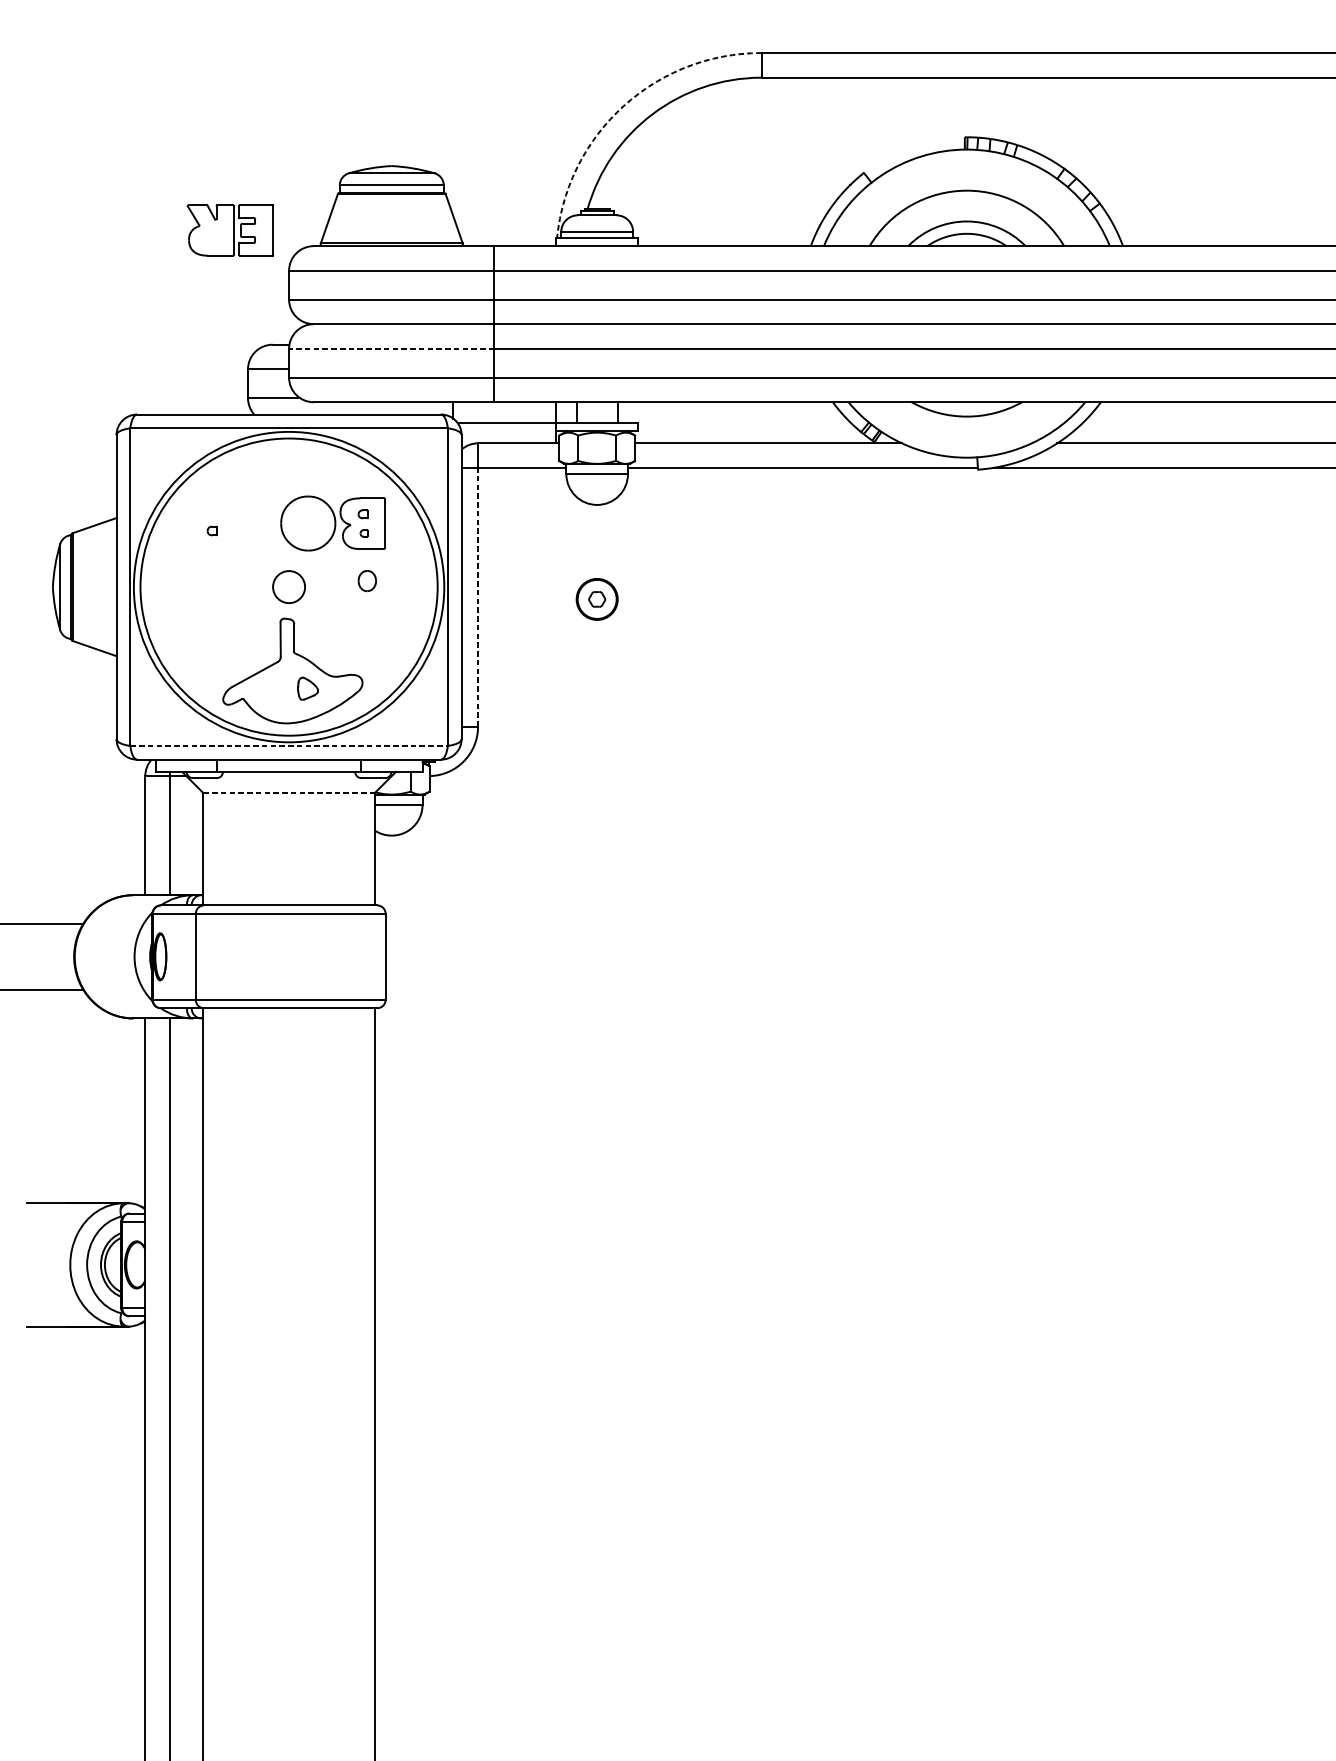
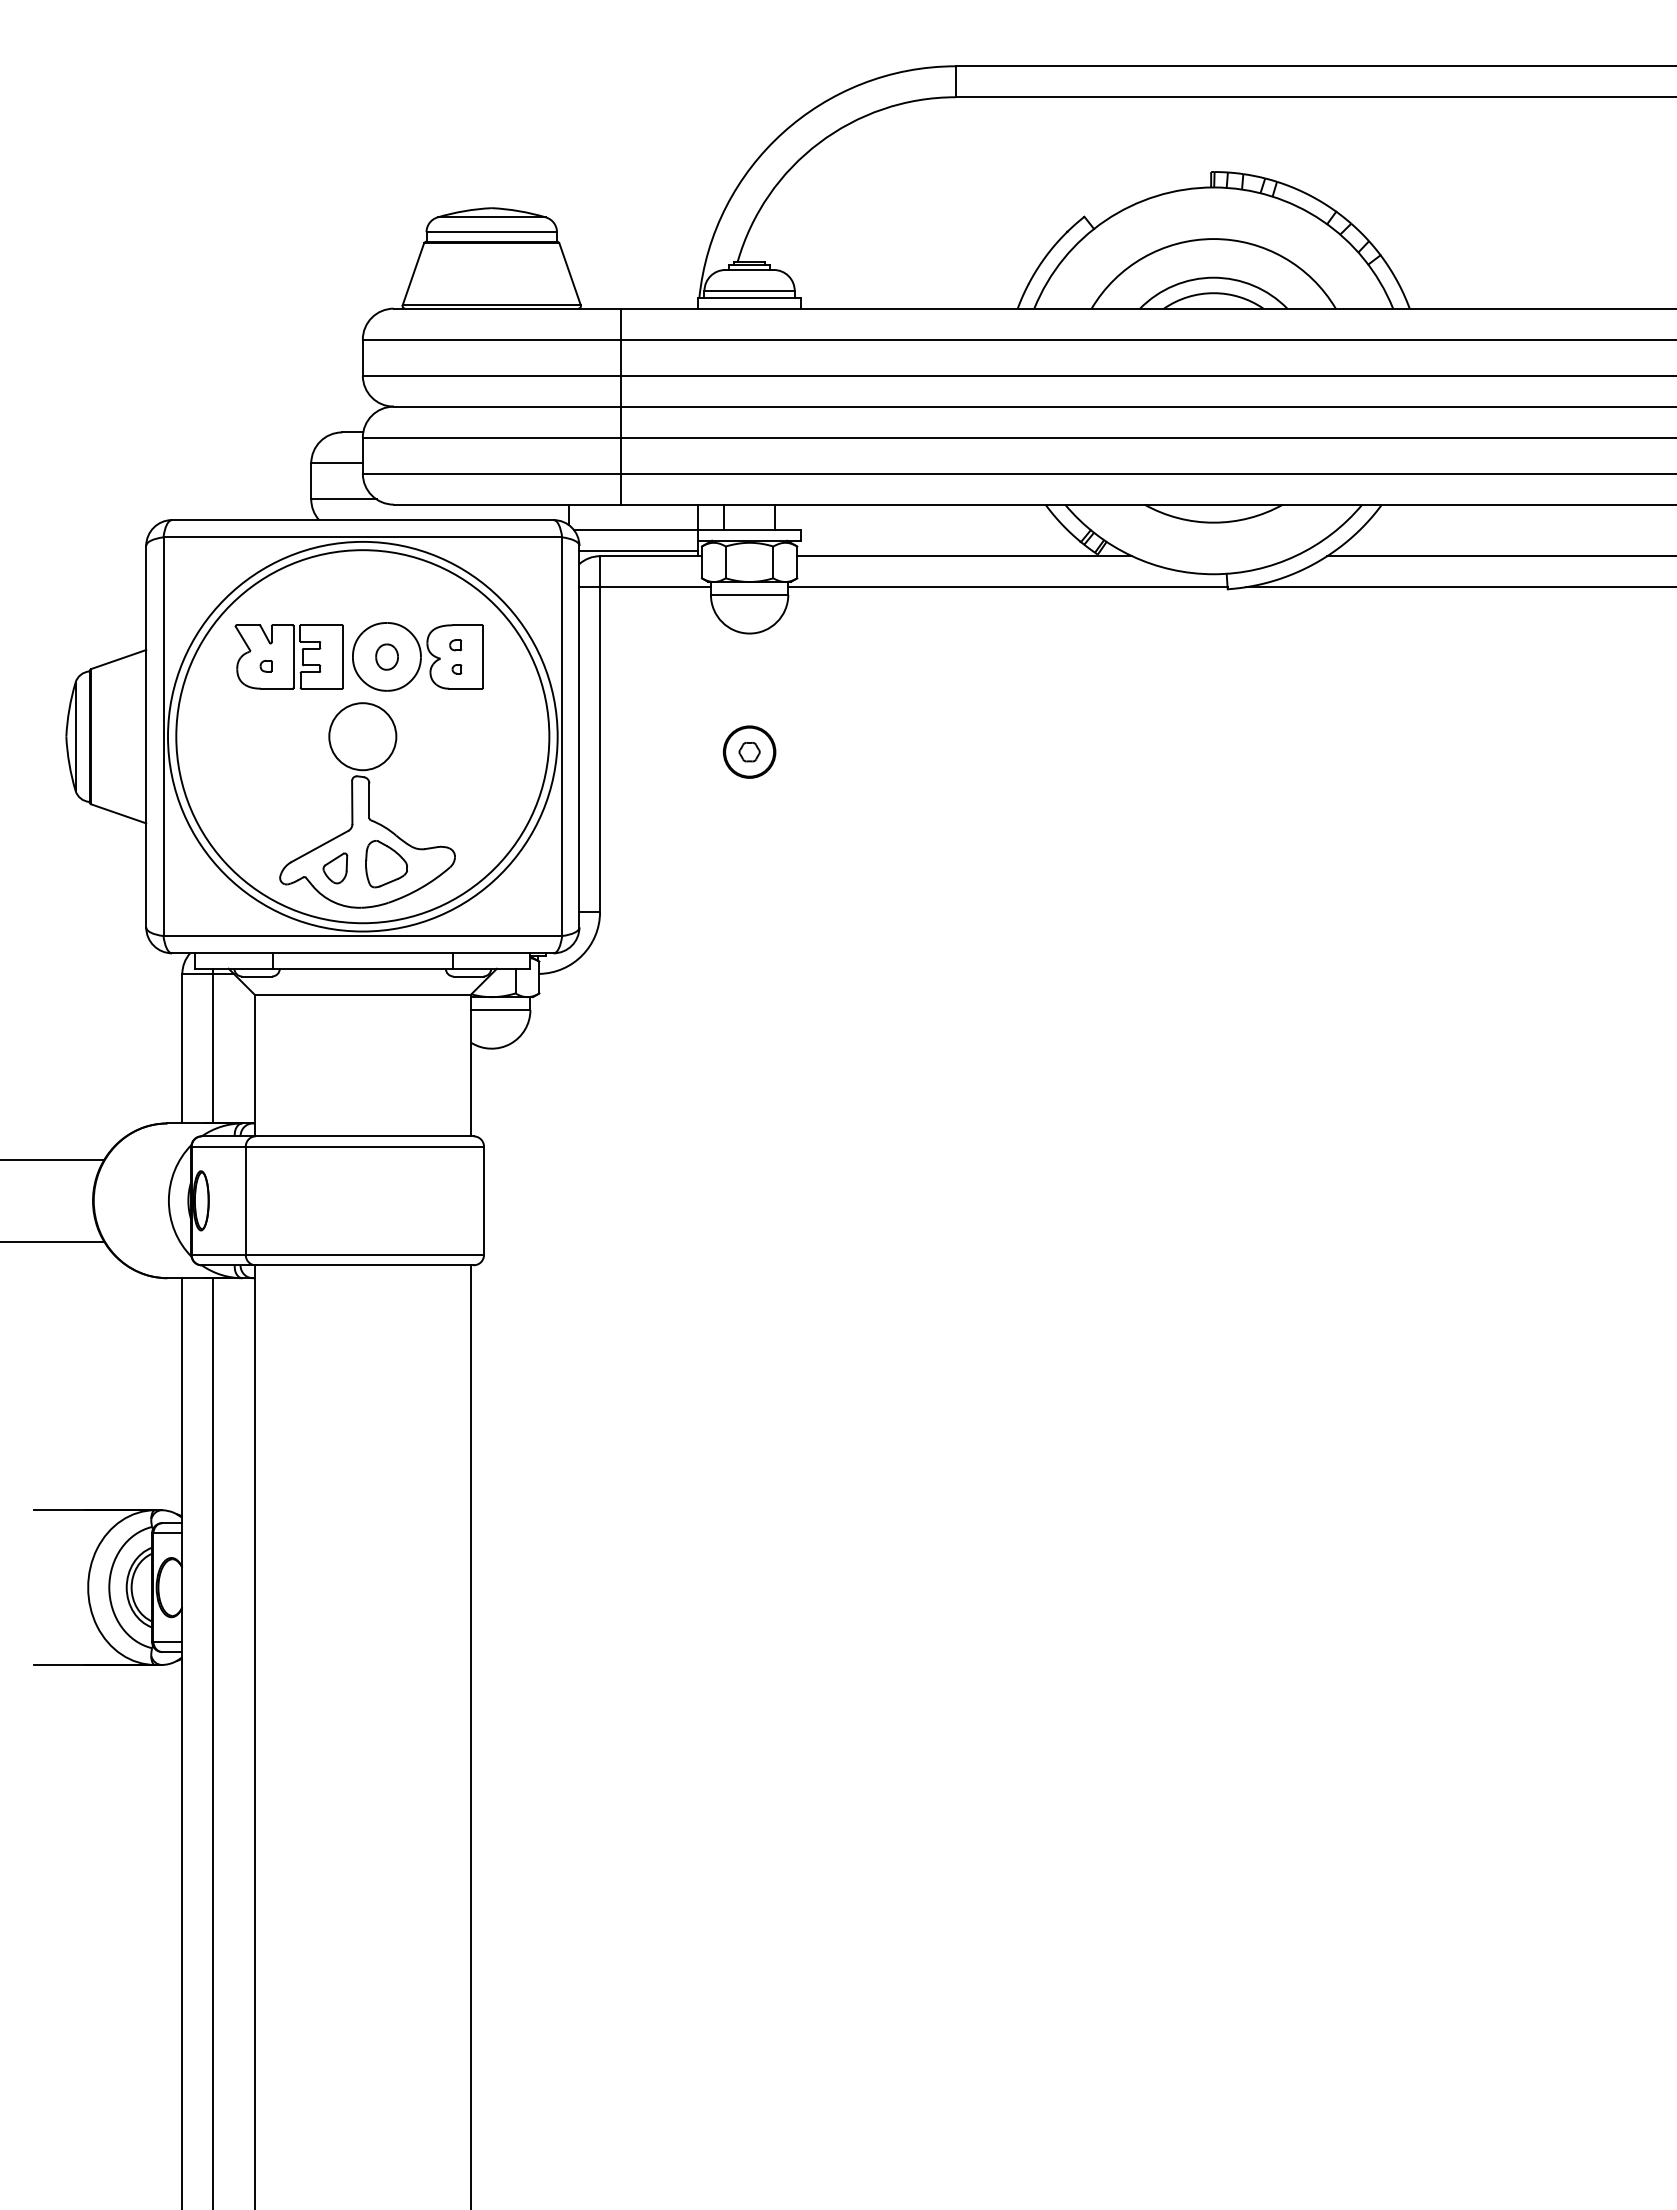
arc: (623, 105) -> (782, 132), dashed -> solid
part: (229, 230) -> (288, 656), moved
line: (391, 348) -> (491, 437), dashed -> solid
line: (508, 439) -> (638, 551), added
part: (366, 580) -> (386, 656), moved
circle: (288, 586) -> (362, 736), size x1.67
line: (478, 597) -> (600, 749), dashed -> solid
part: (307, 688) -> (386, 864), size x1.67
part: (267, 692) -> (335, 868), added
line: (289, 746) -> (363, 936), dashed -> solid
line: (288, 792) -> (362, 994), dashed -> solid

